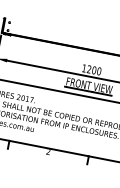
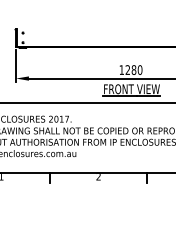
text: (93, 69) -> (133, 69), 1200 -> 1280

